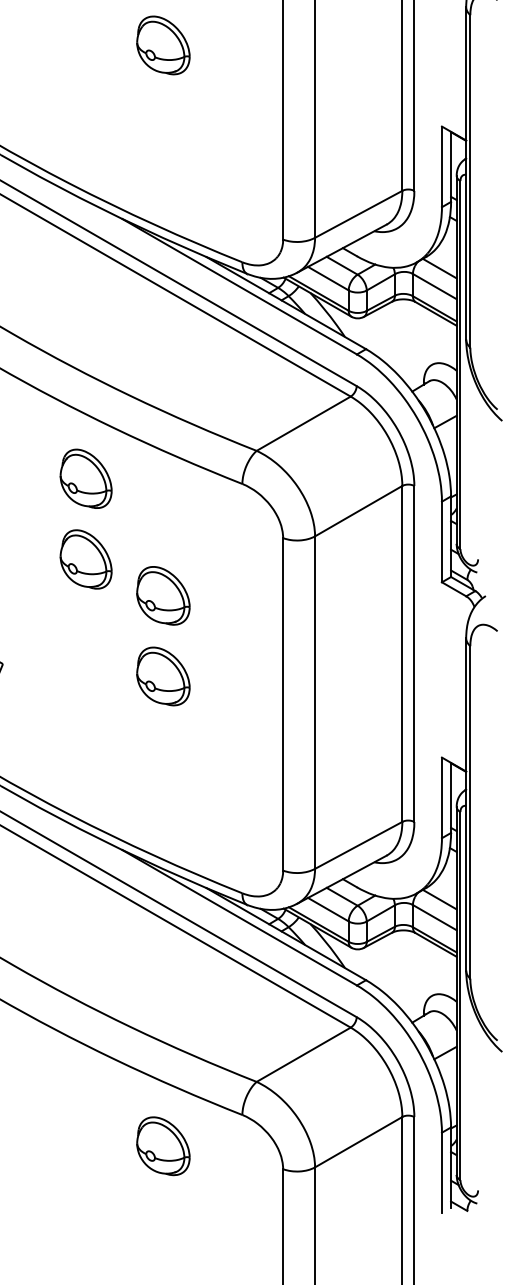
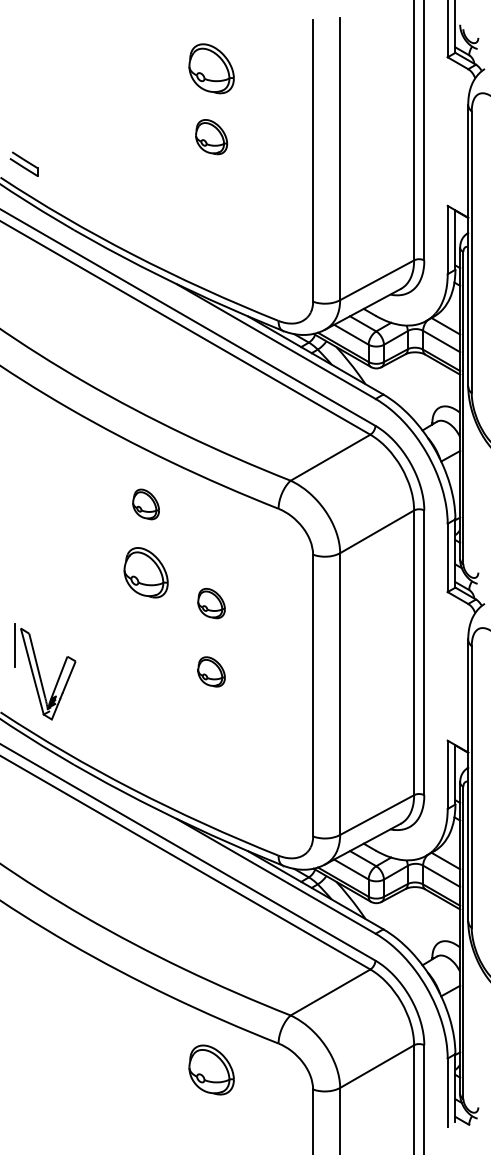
part: (163, 44) -> (211, 136), size x0.7
part: (85, 478) -> (145, 504), size x0.6
part: (163, 595) -> (211, 603), size x0.6
part: (163, 675) -> (211, 671), size x0.6

